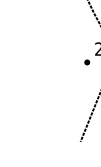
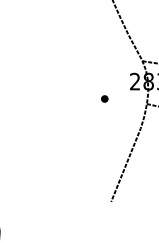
part: (86, 62) -> (104, 98), moved

